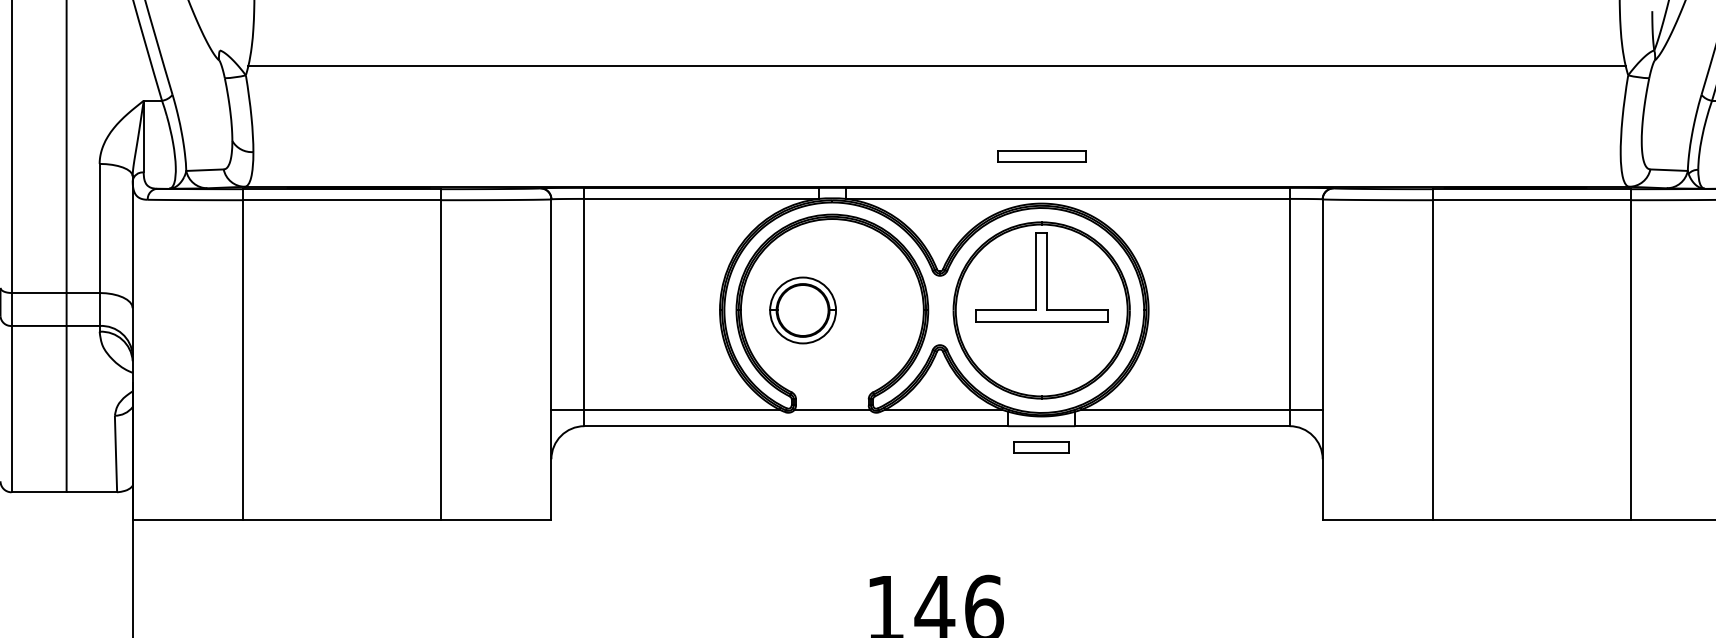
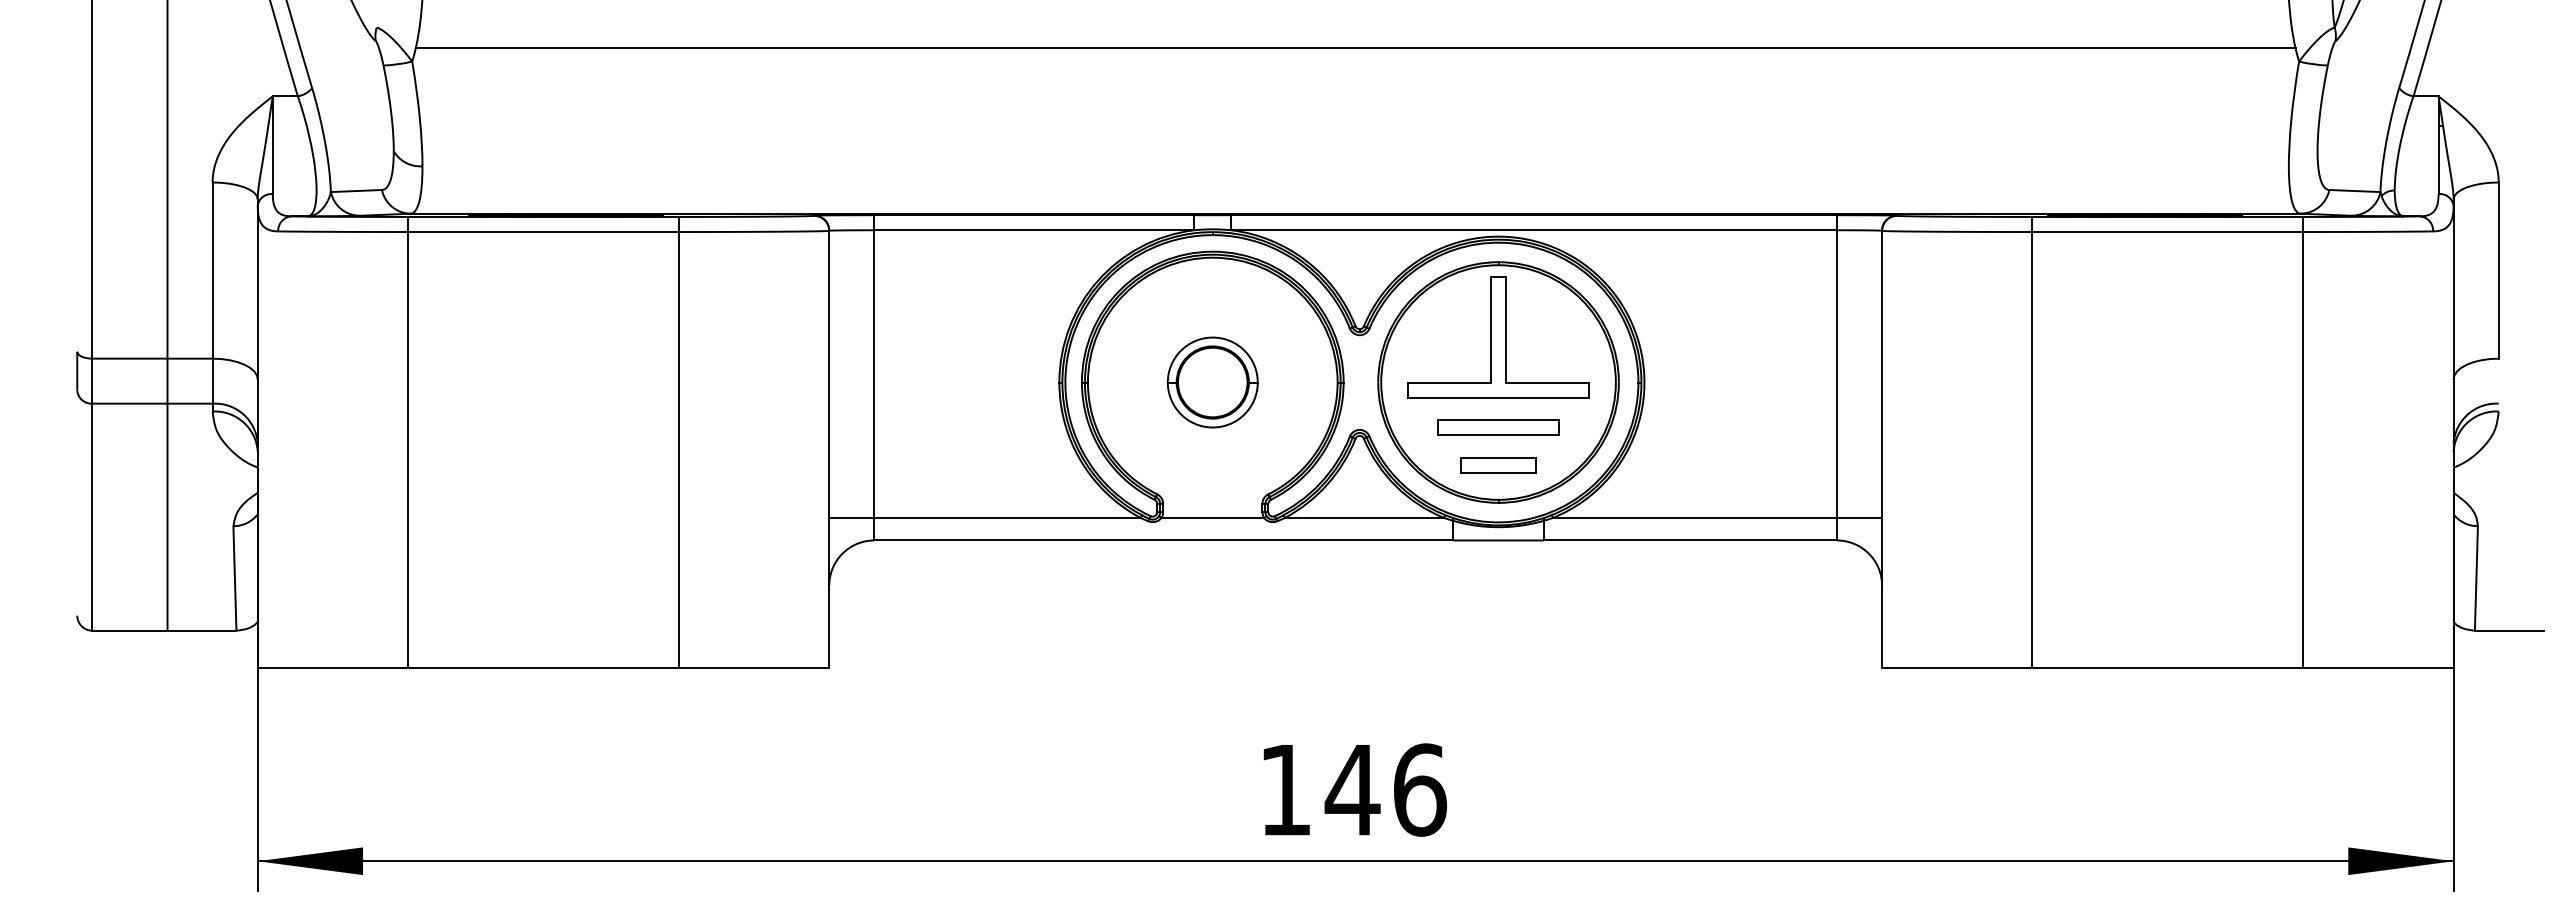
part: (1041, 156) -> (1498, 427), moved
part: (802, 310) -> (1212, 382), moved
part: (1041, 447) -> (1498, 465), moved

